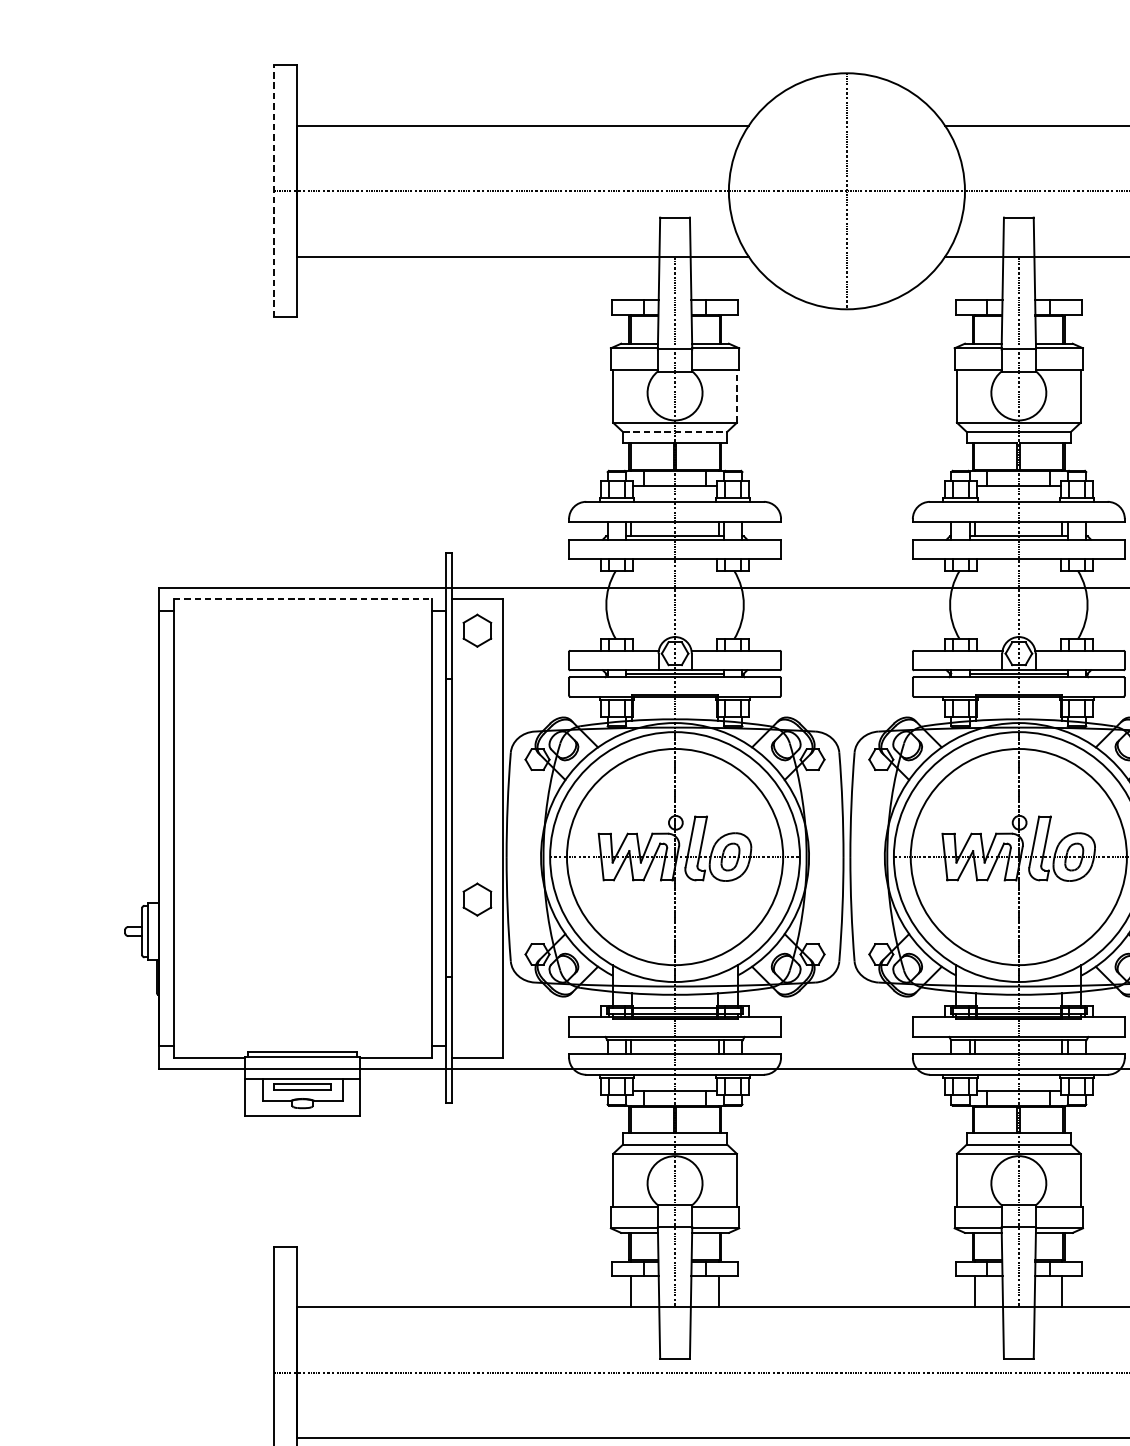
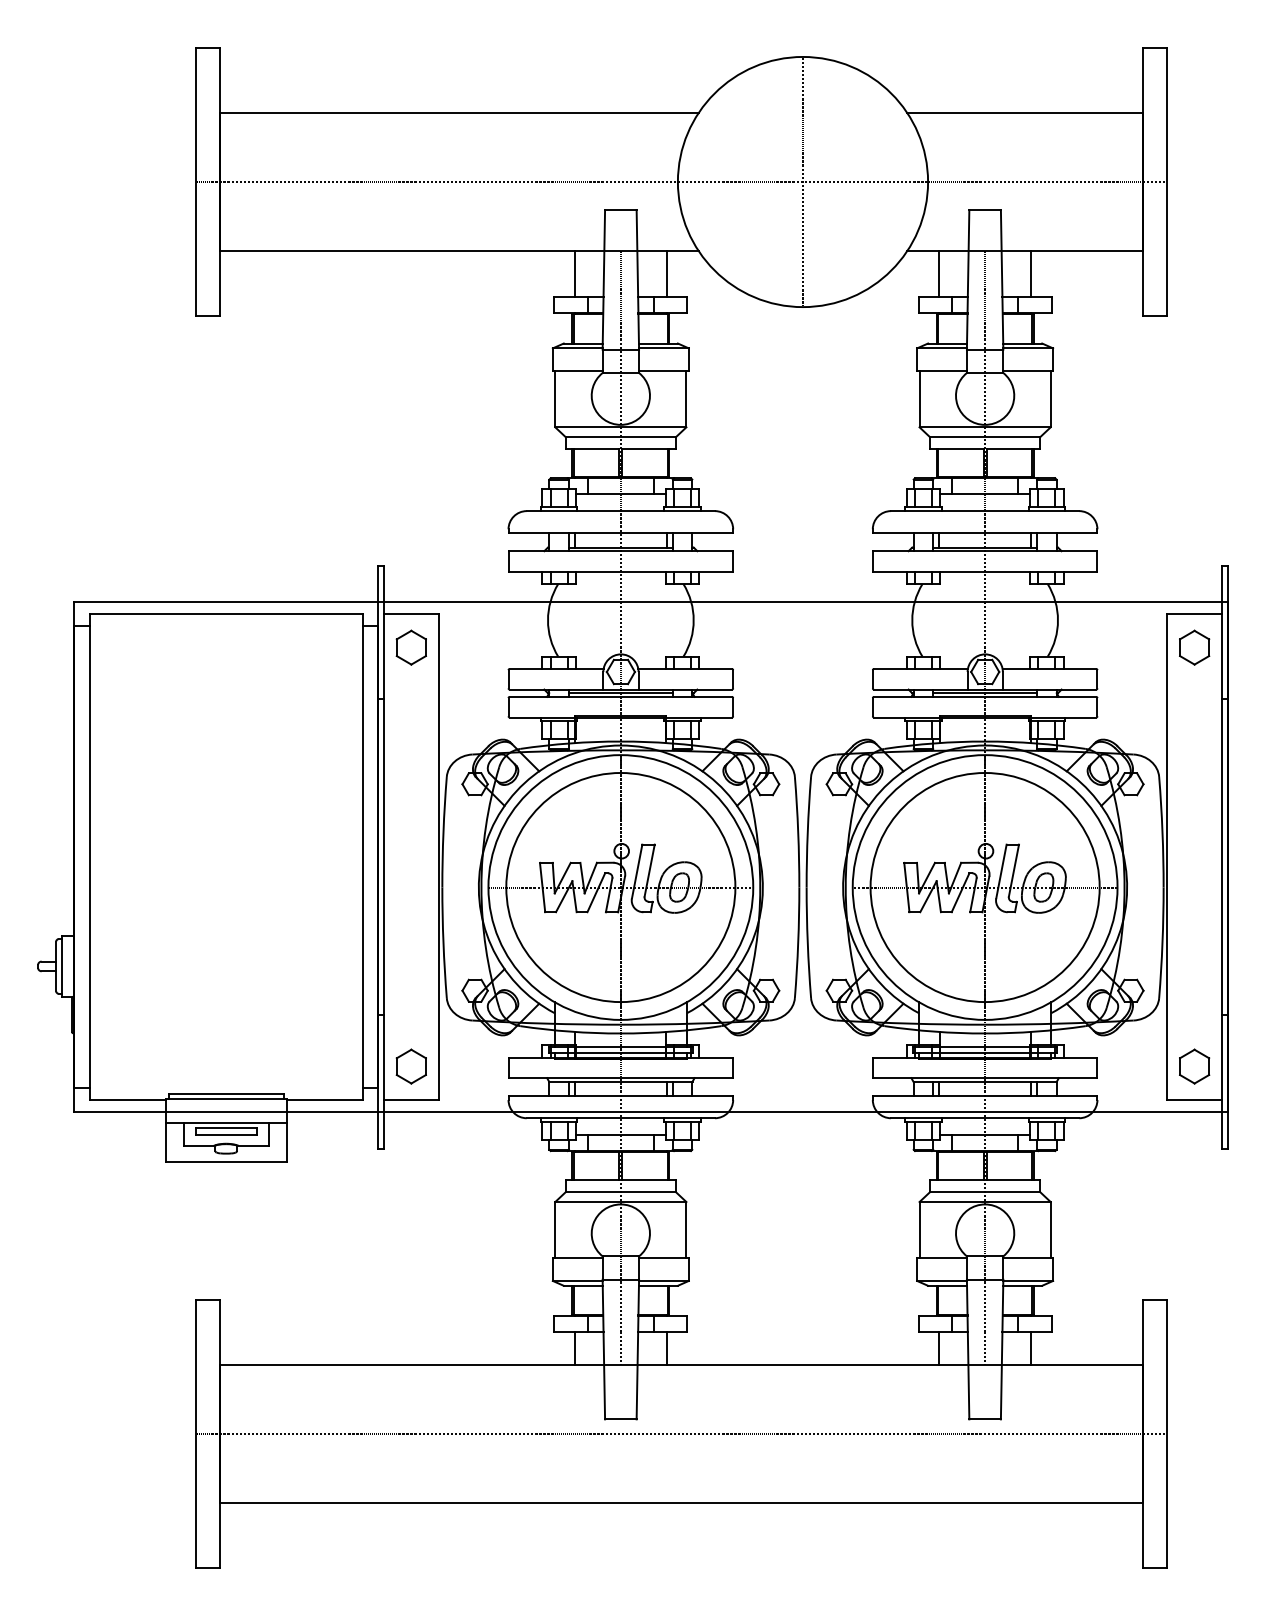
line: (273, 191) -> (195, 182), dashed -> solid
line: (631, 278) -> (574, 274), added
line: (718, 278) -> (666, 274), added
line: (974, 278) -> (938, 274), added
line: (1062, 278) -> (1031, 274), added
line: (737, 396) -> (686, 399), dashed -> solid
line: (675, 432) -> (621, 437), dashed -> solid
line: (302, 599) -> (226, 614), dashed -> solid
part: (476, 899) -> (410, 1066), moved

